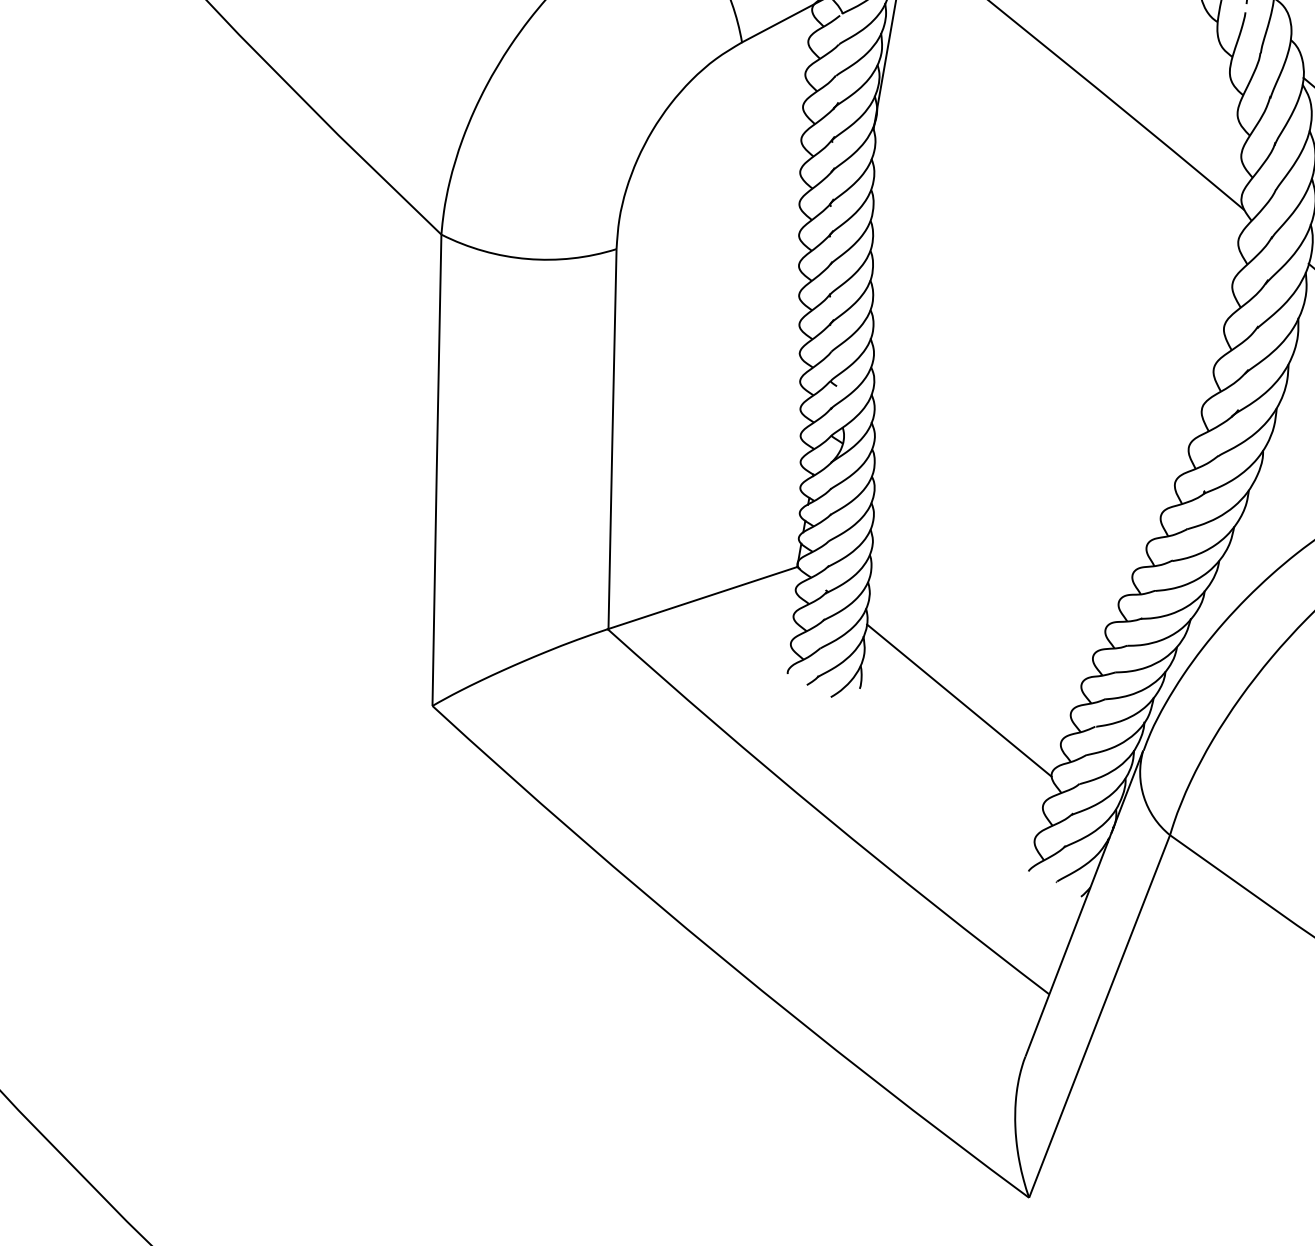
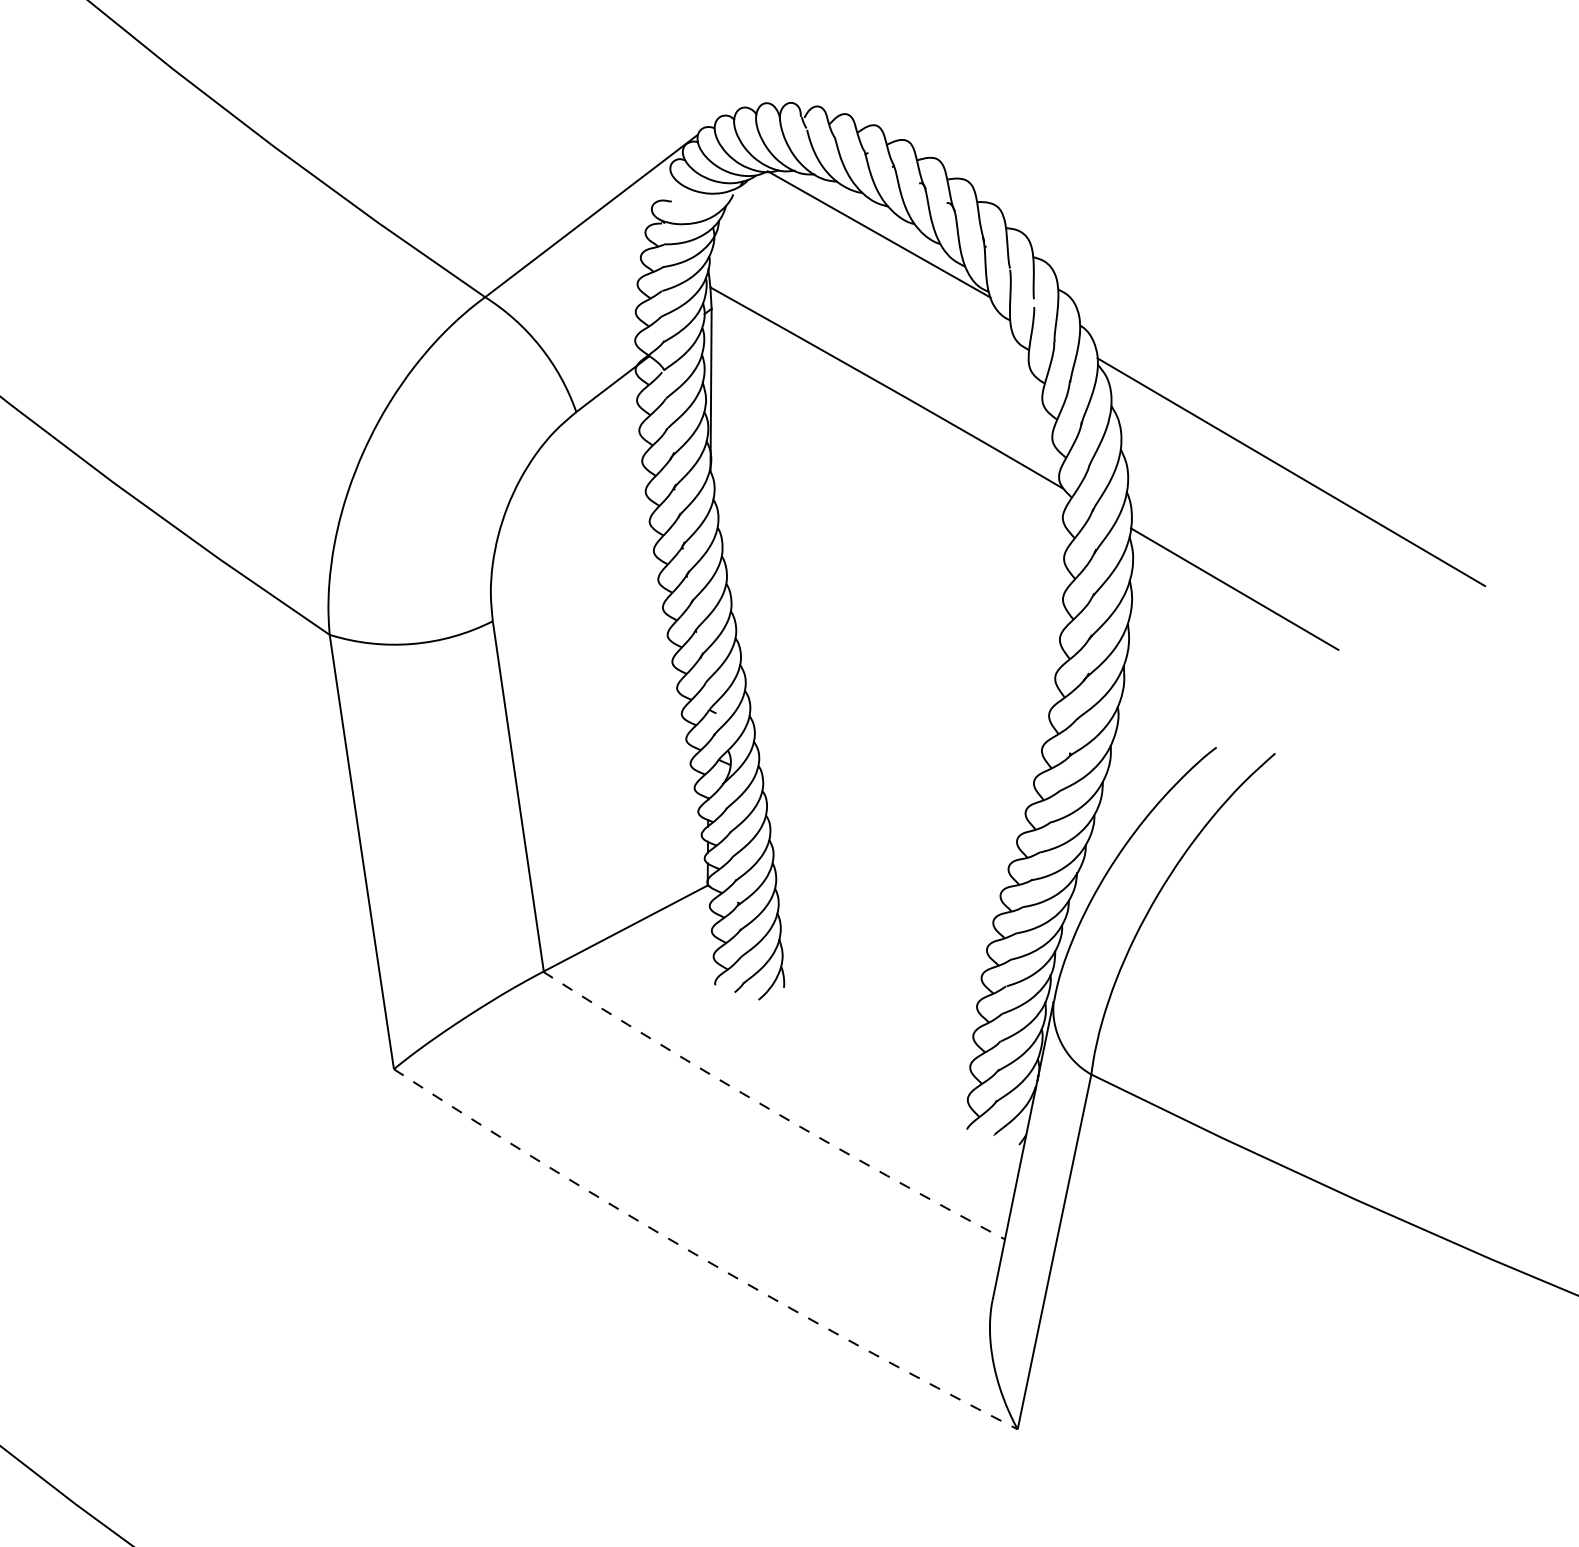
line: (958, 700) -> (876, 983), removed
arc: (824, 816) -> (771, 1110), solid -> dashed
arc: (724, 959) -> (701, 1257), solid -> dashed

